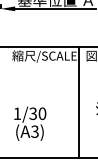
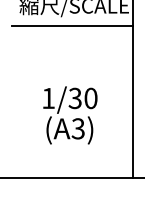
line: (43, 67) -> (72, 25), added
text: (30, 123) -> (70, 114), moved

